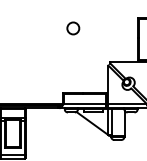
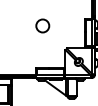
circle: (72, 27) -> (42, 25), size x1.67

